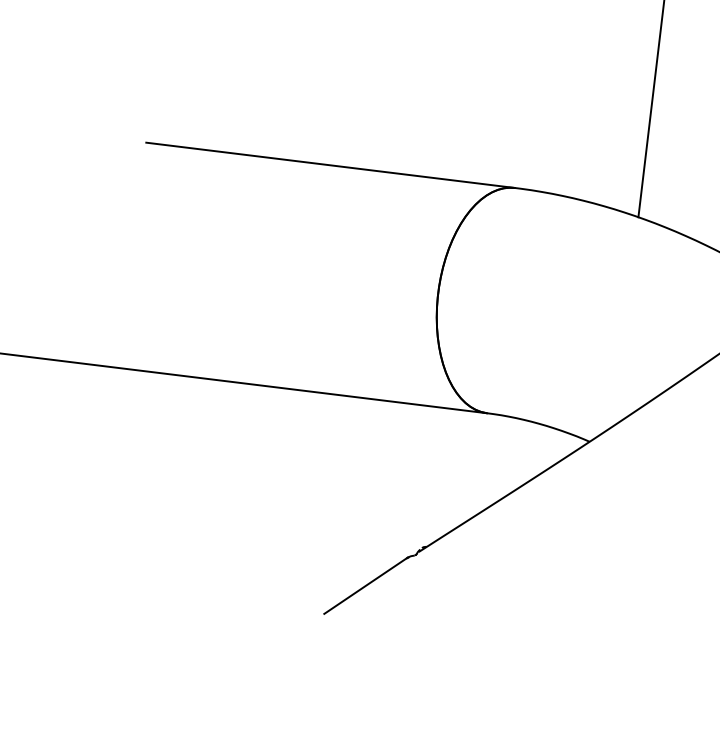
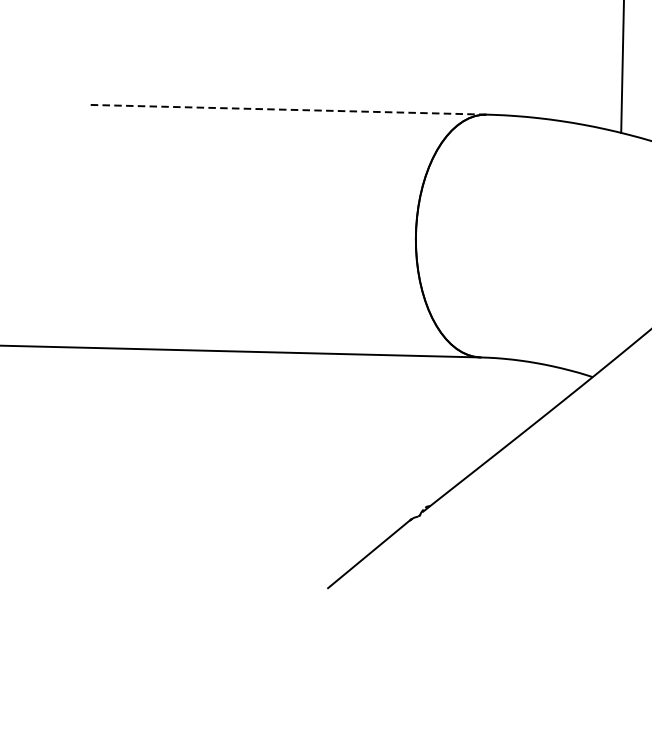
line: (330, 165) -> (287, 109), solid -> dashed

